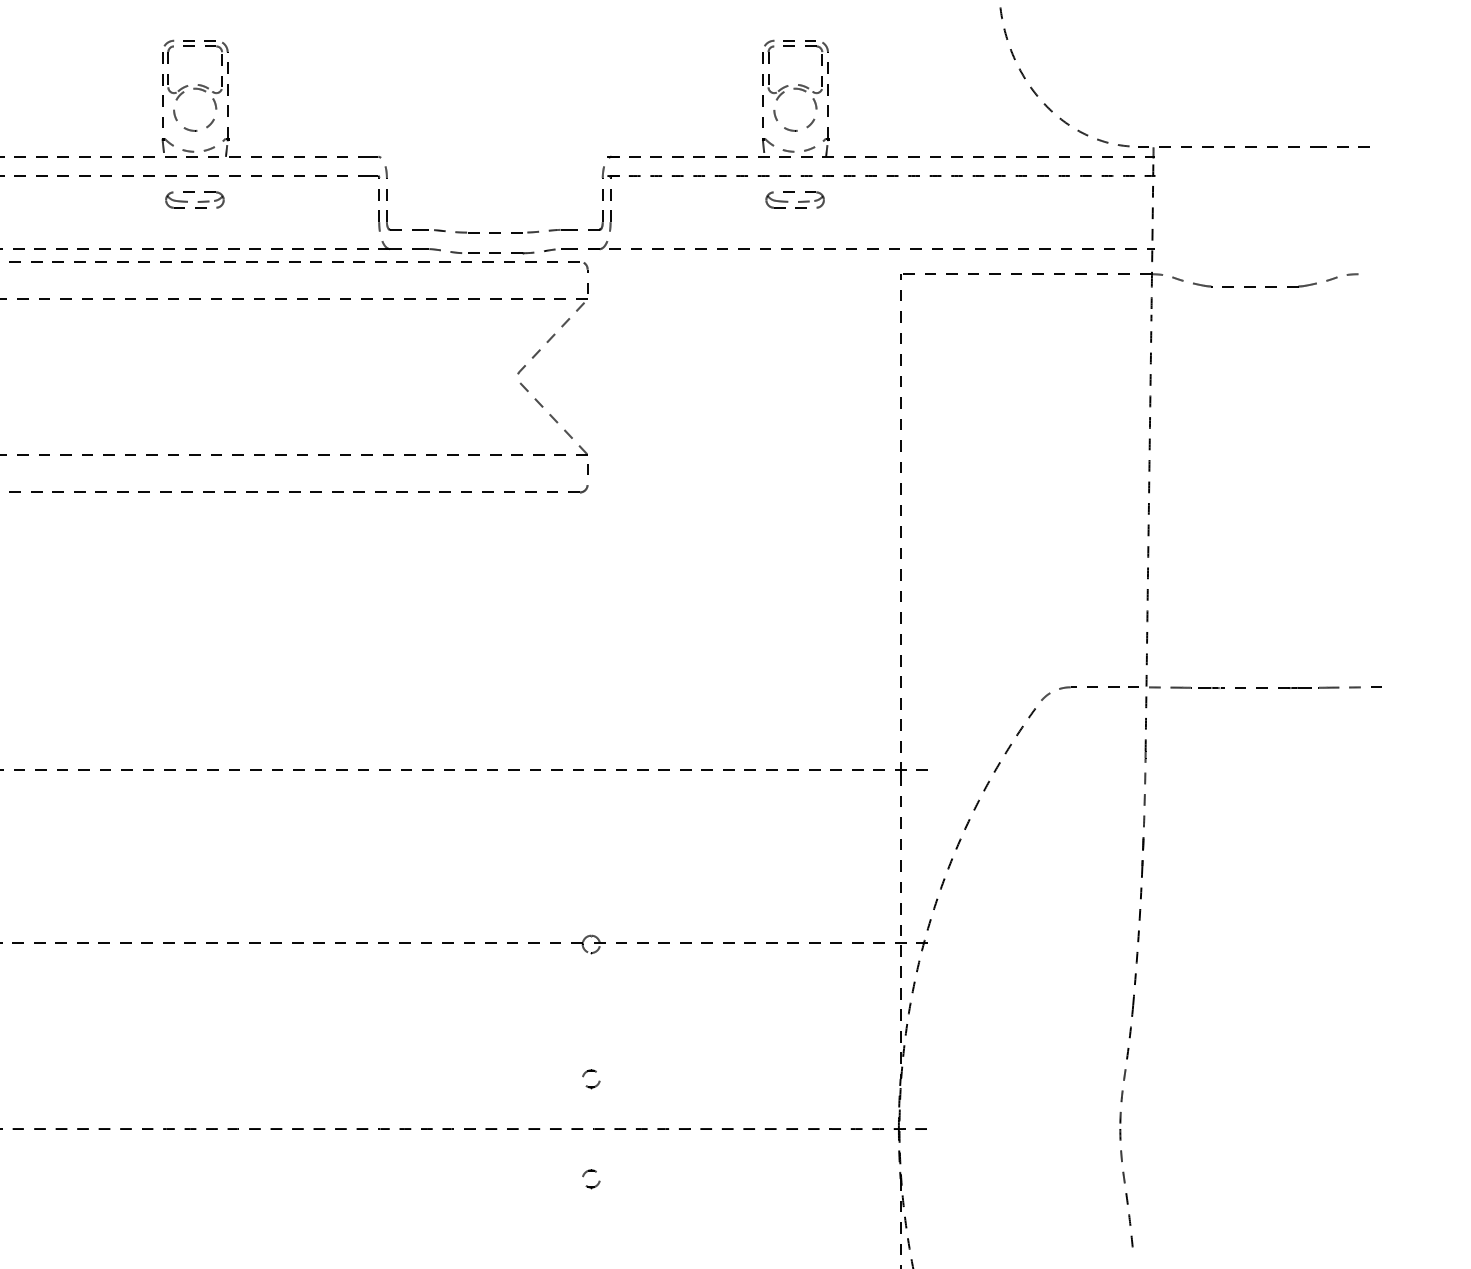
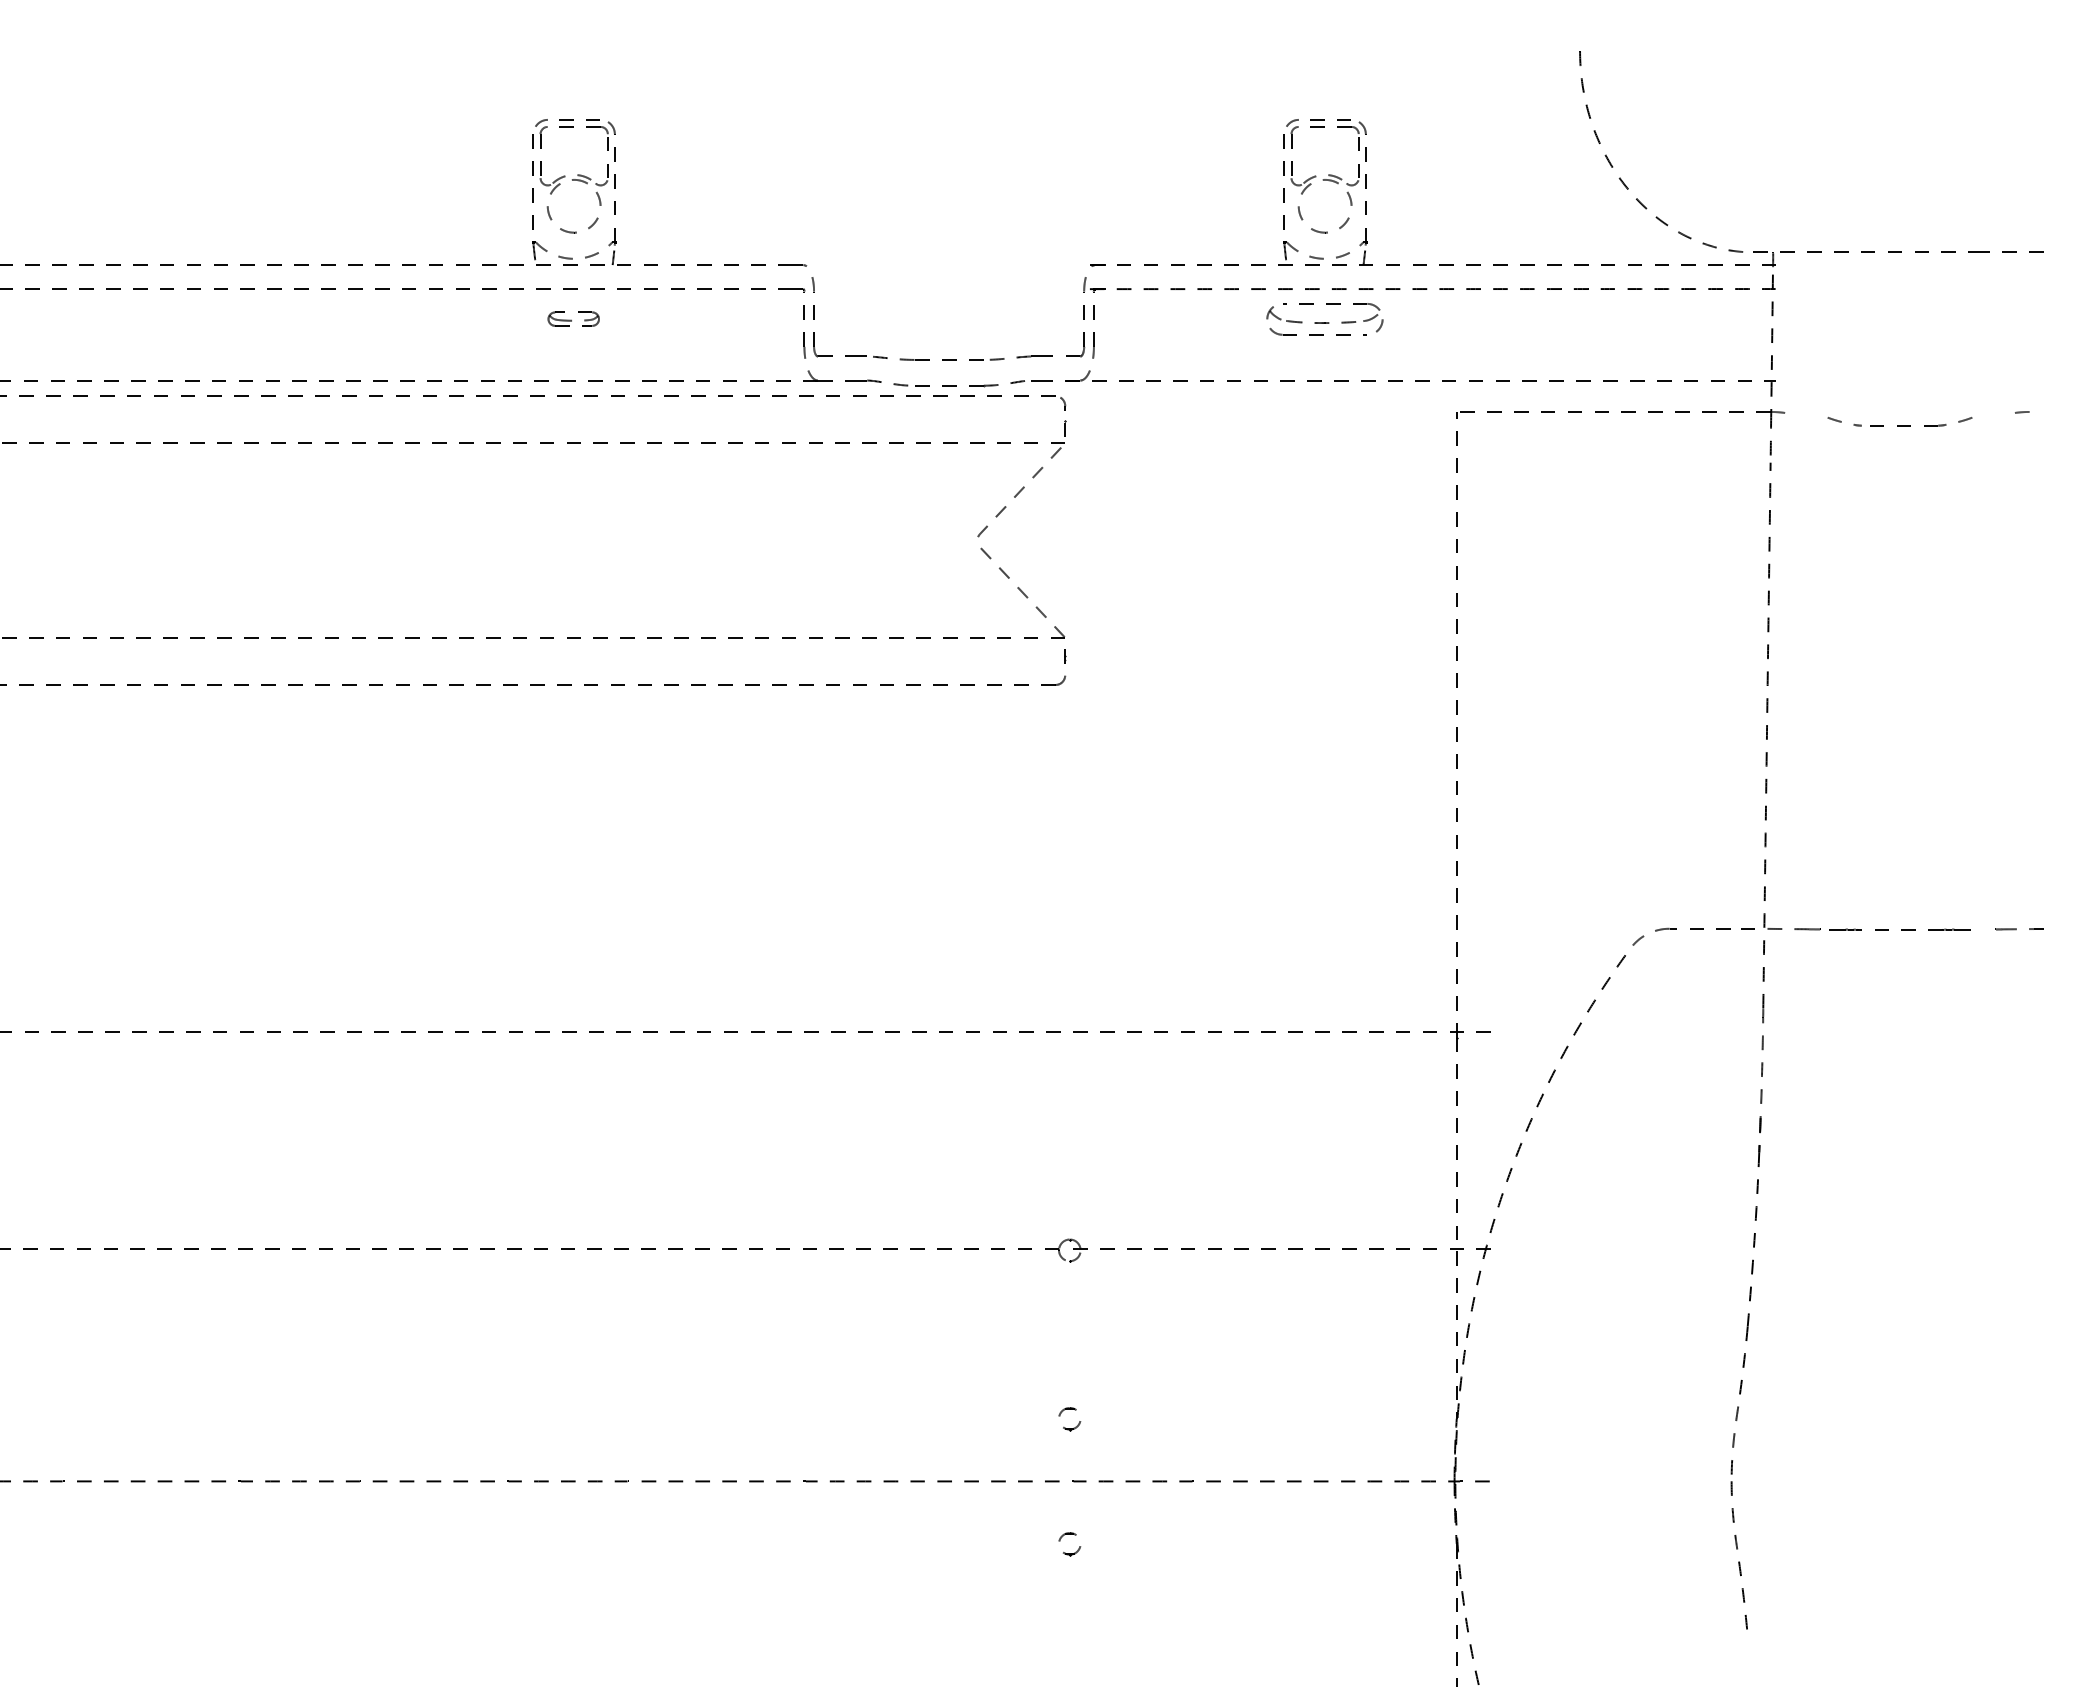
part: (194, 199) -> (573, 318), size x0.7
part: (794, 199) -> (1324, 318), size x1.6
part: (1254, 281) -> (1899, 421), size x0.7
part: (1349, 687) -> (2018, 929), size x0.6

